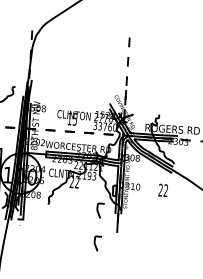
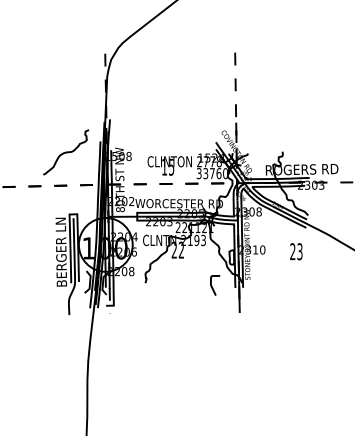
text: (165, 191) -> (299, 252), 22 -> 23
curve: (96, 245) -> (213, 331), removed

